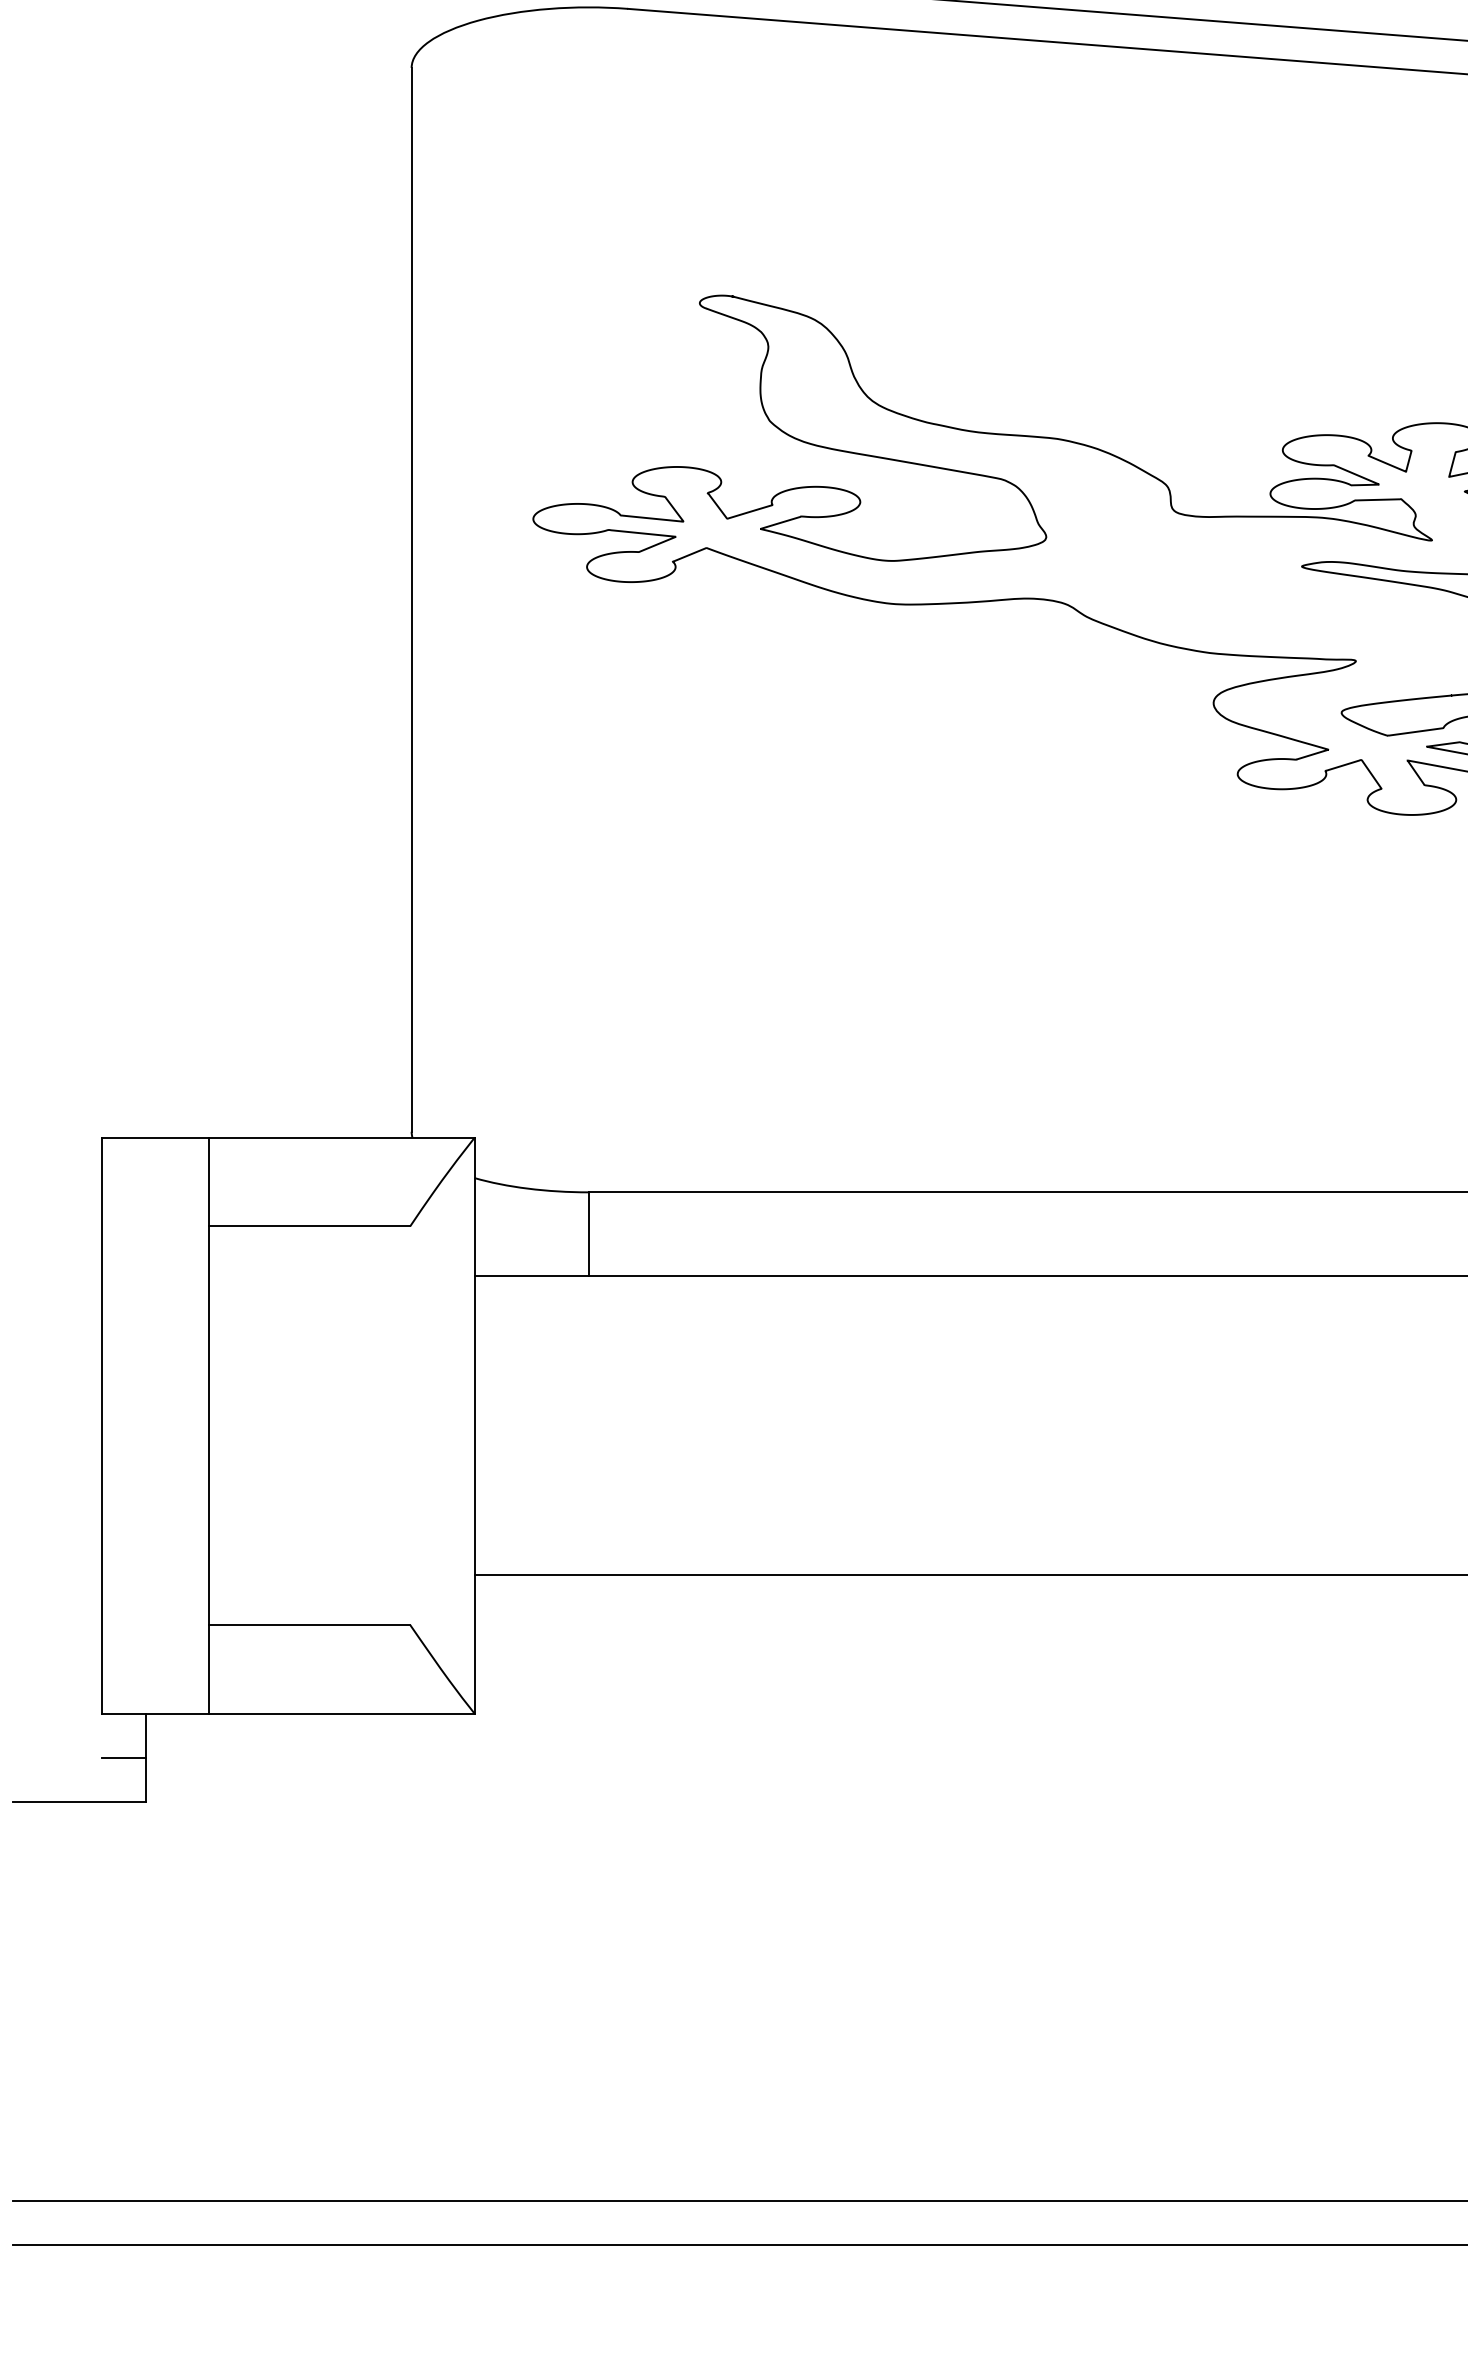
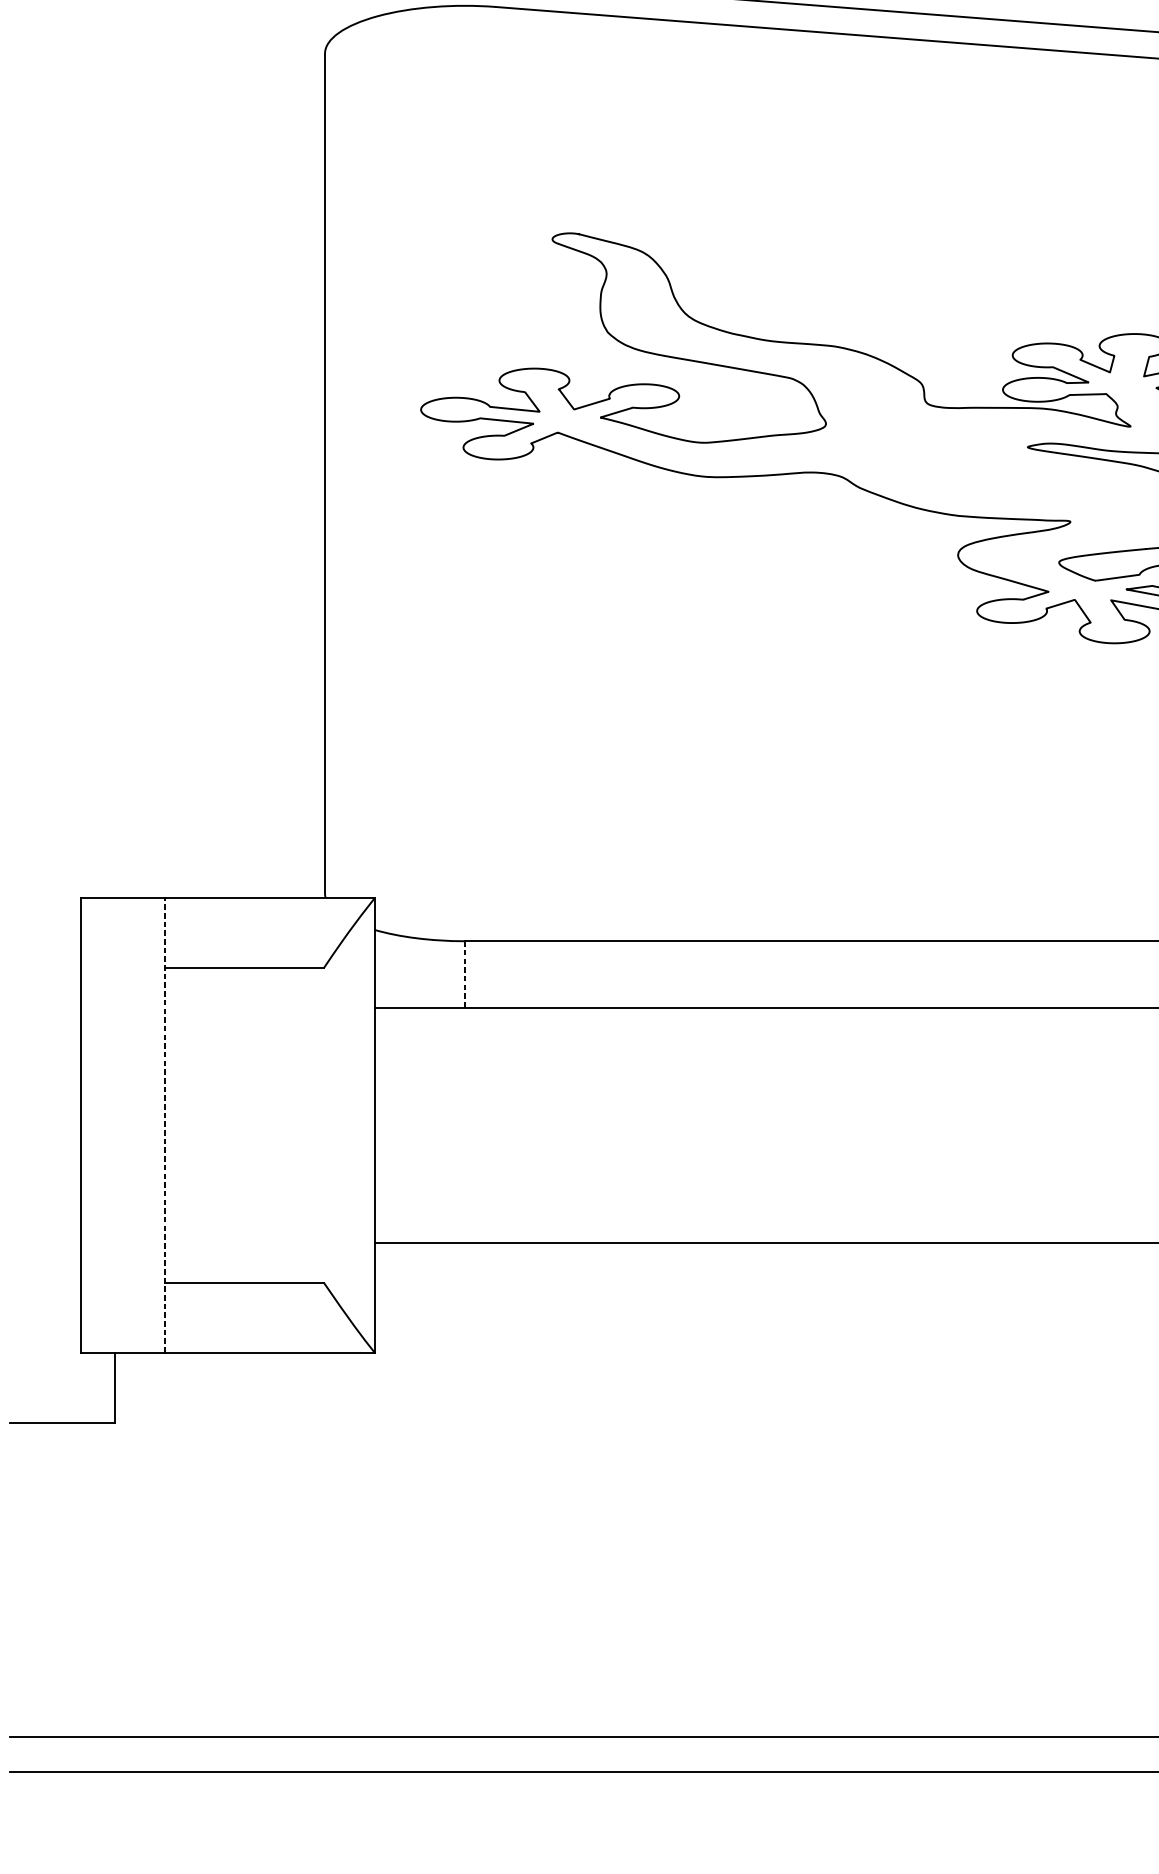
line: (588, 1234) -> (464, 974), solid -> dashed
line: (208, 1425) -> (164, 1125), solid -> dashed
line: (123, 1757) -> (97, 1387), removed

